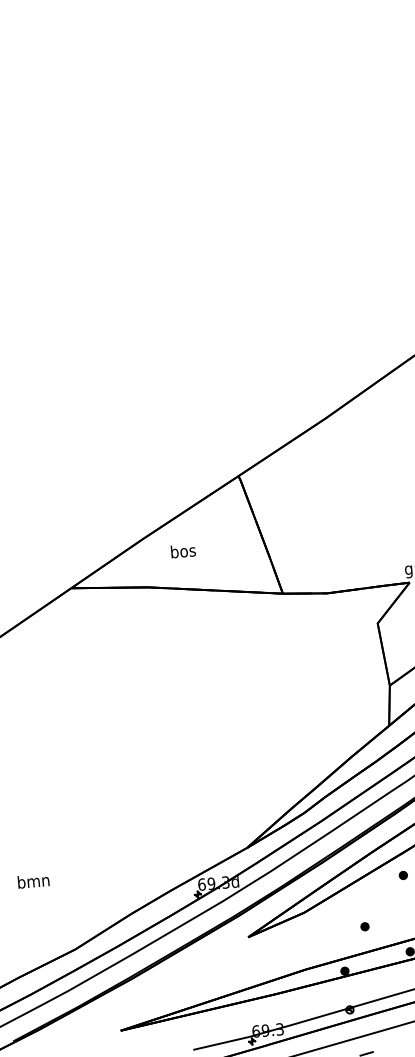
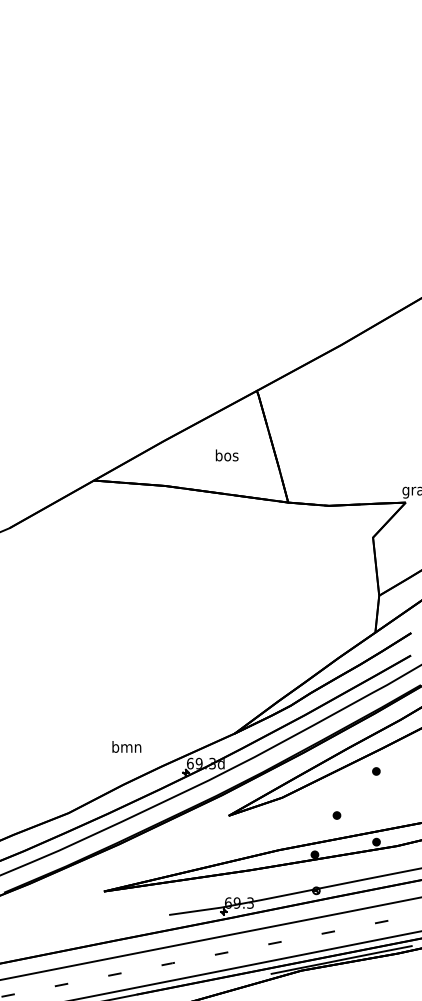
text: (182, 551) -> (226, 455), moved
text: (33, 880) -> (126, 746), moved

